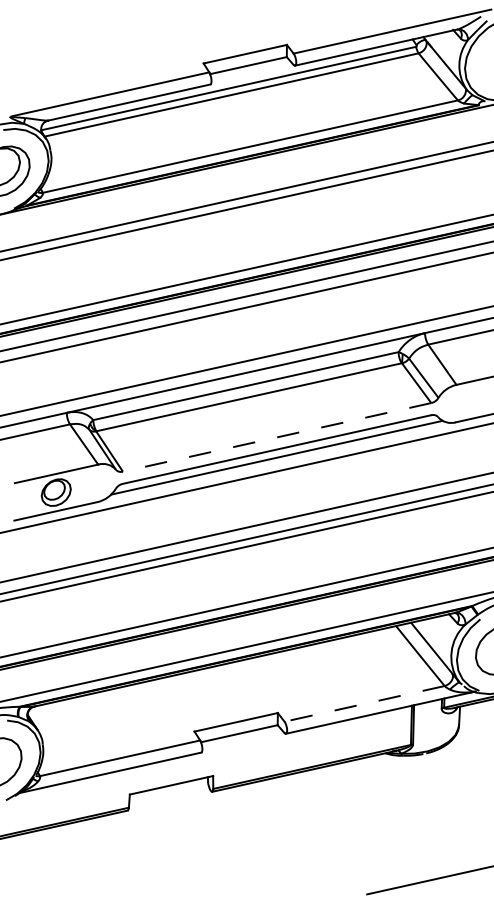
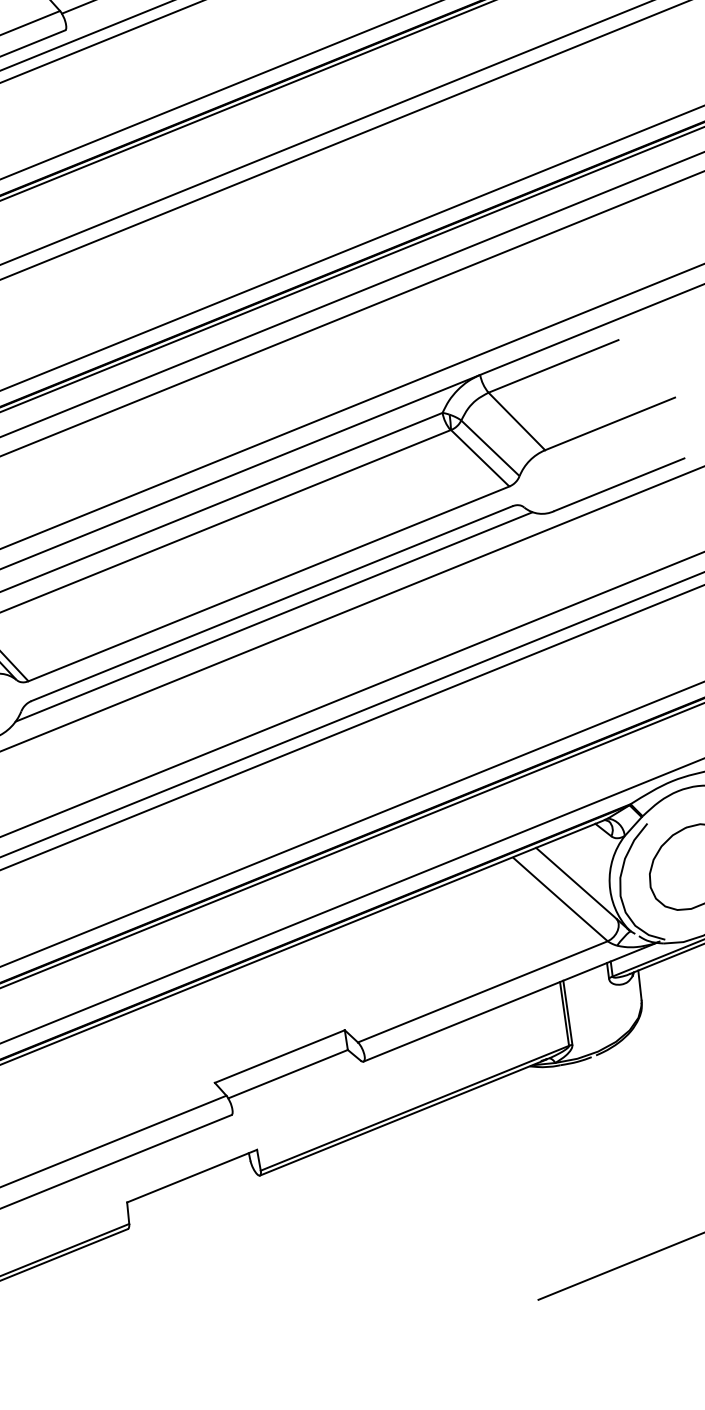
line: (277, 437) -> (269, 583), dashed -> solid
line: (364, 703) -> (482, 991), dashed -> solid

